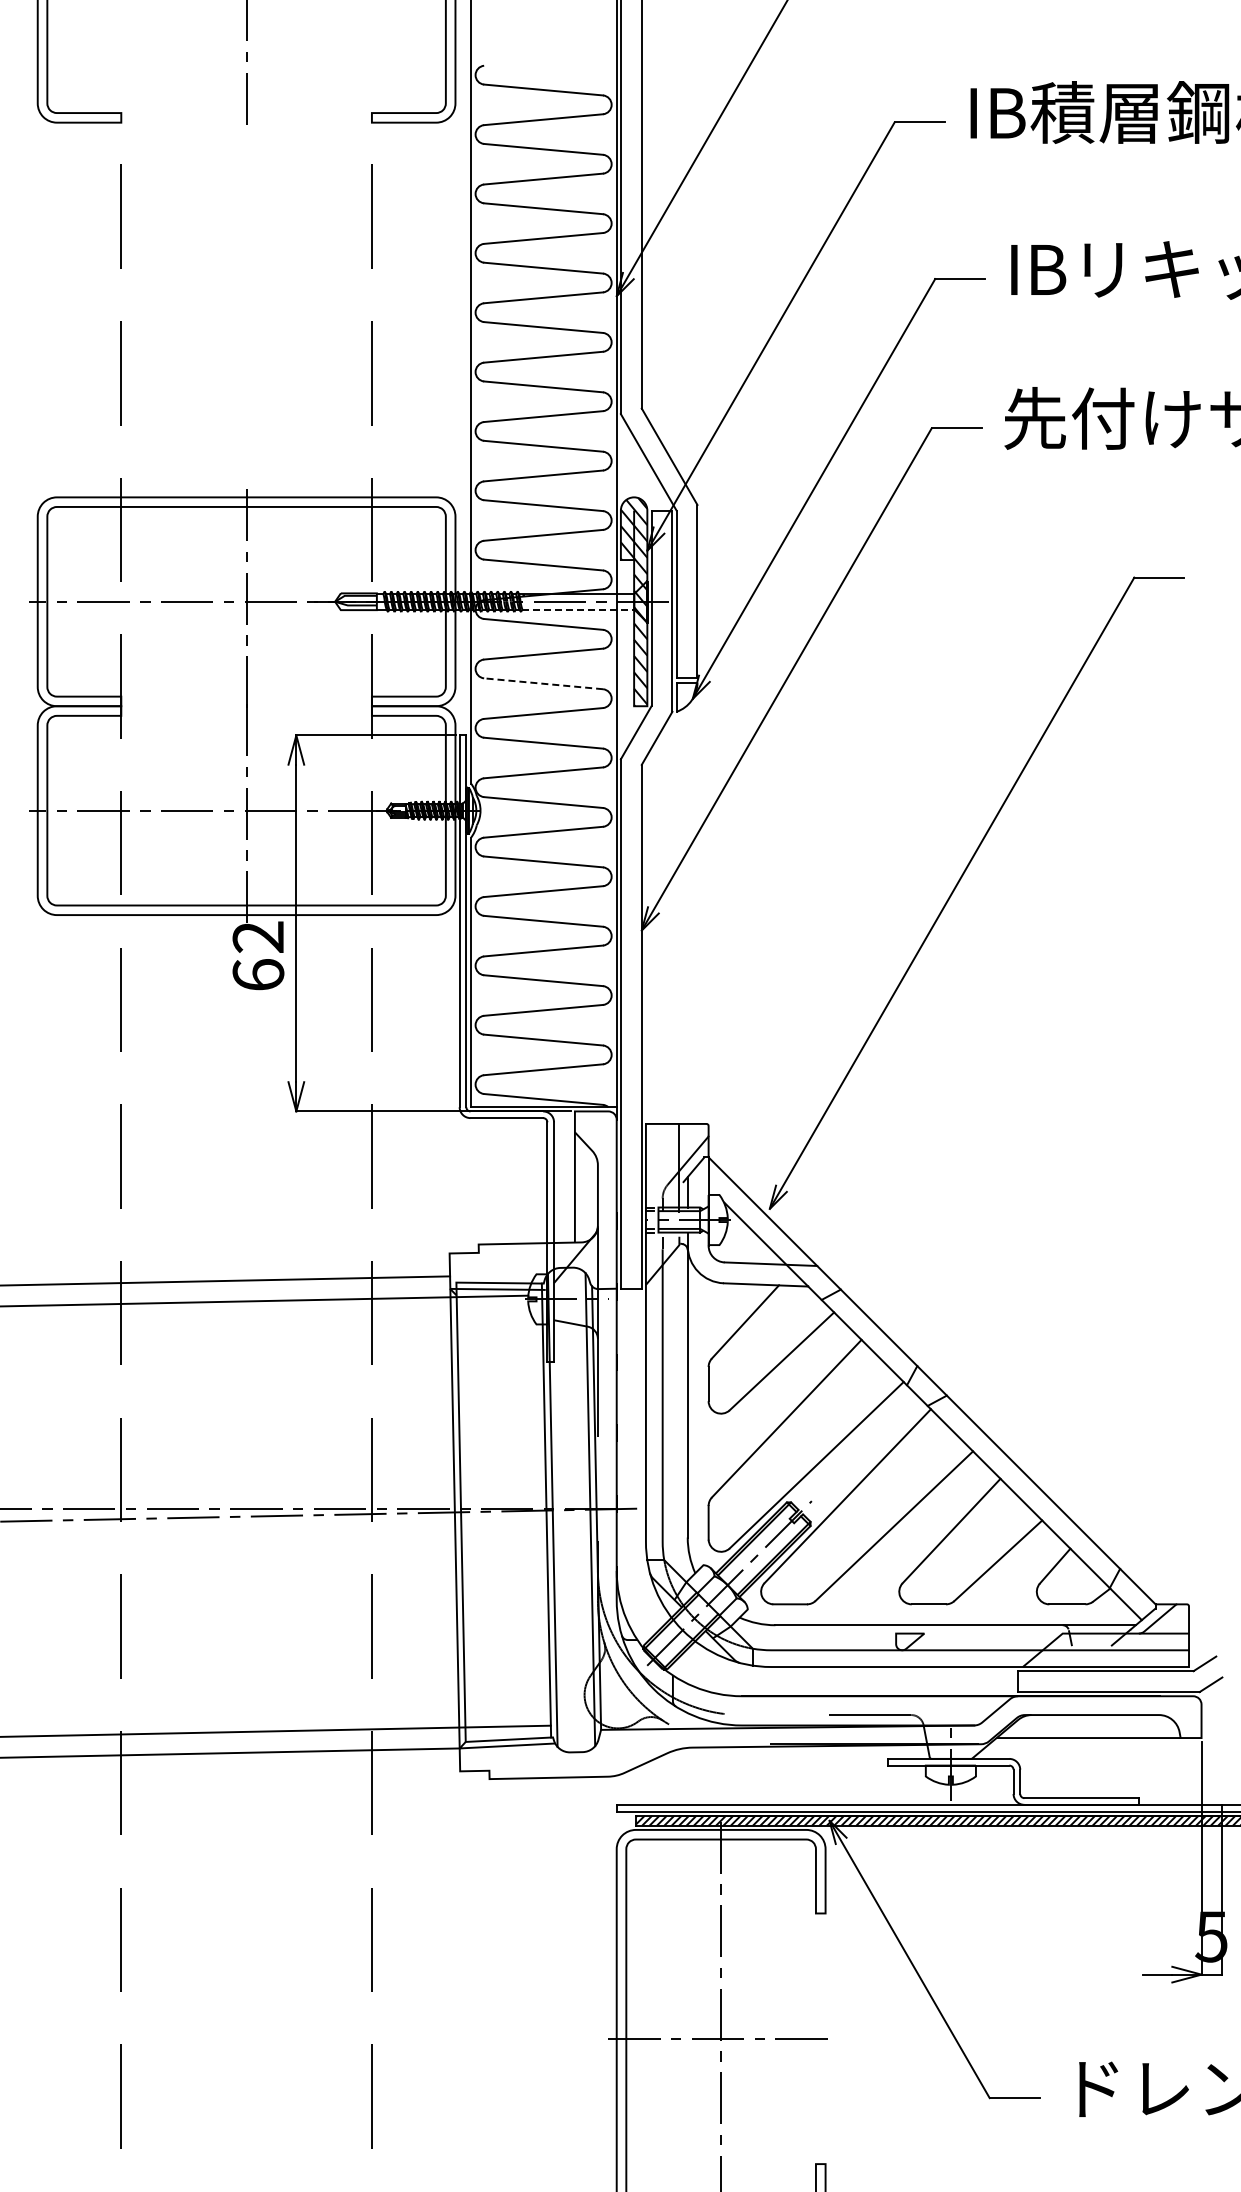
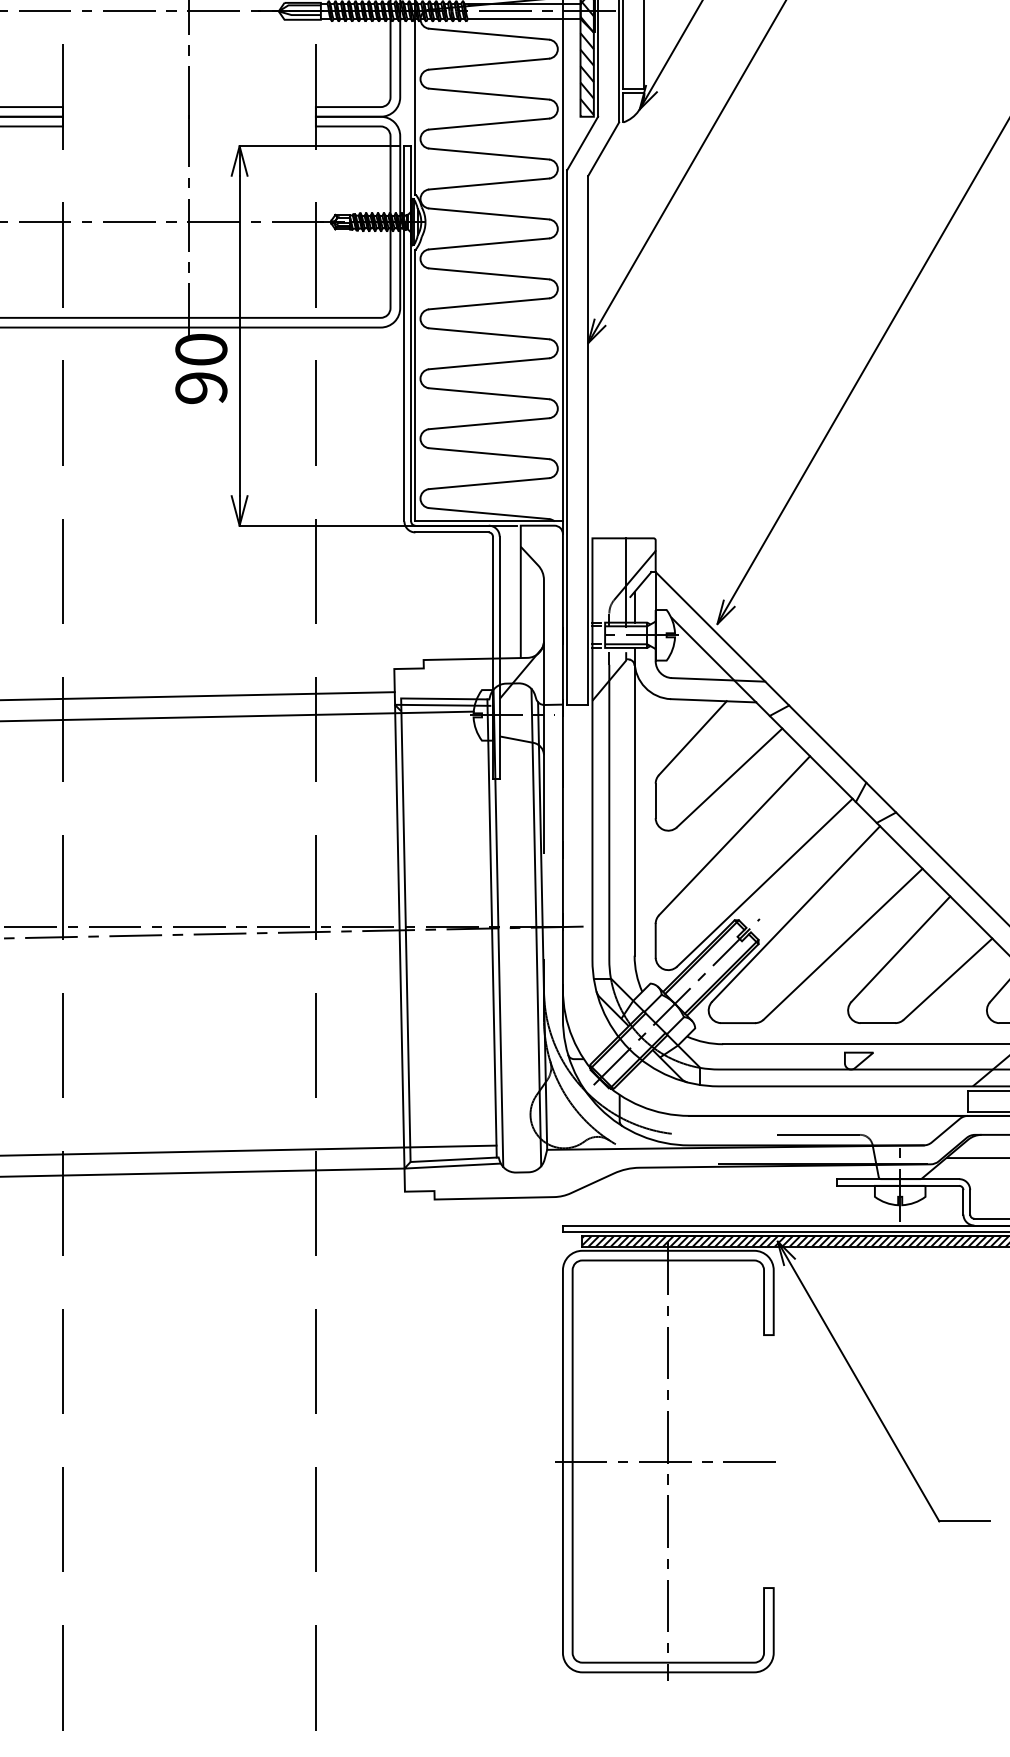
line: (578, 609) -> (524, 19), dashed -> solid
line: (543, 683) -> (489, 93), dashed -> solid
text: (258, 955) -> (201, 368), 62 -> 90

